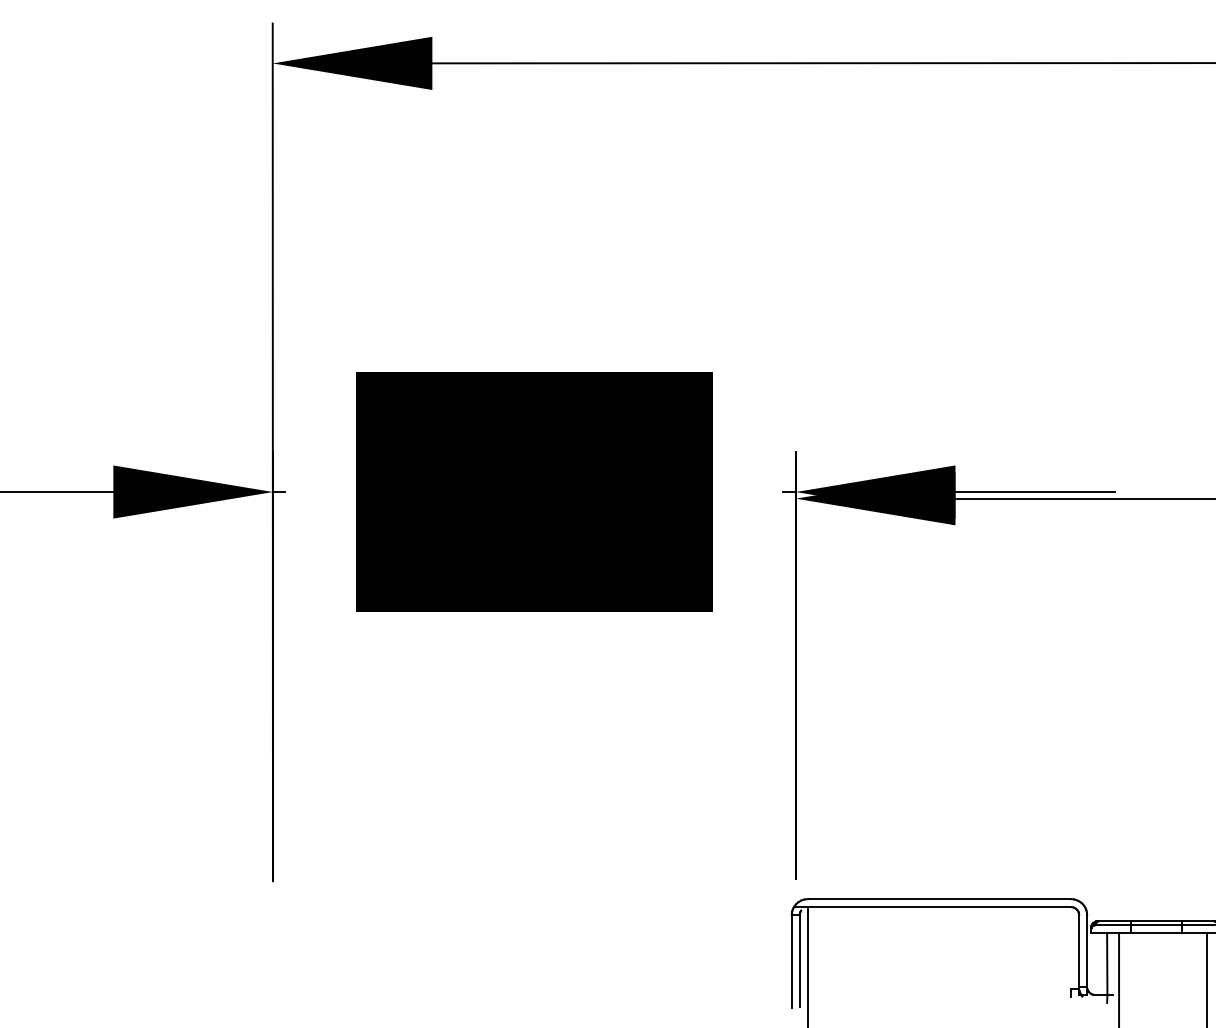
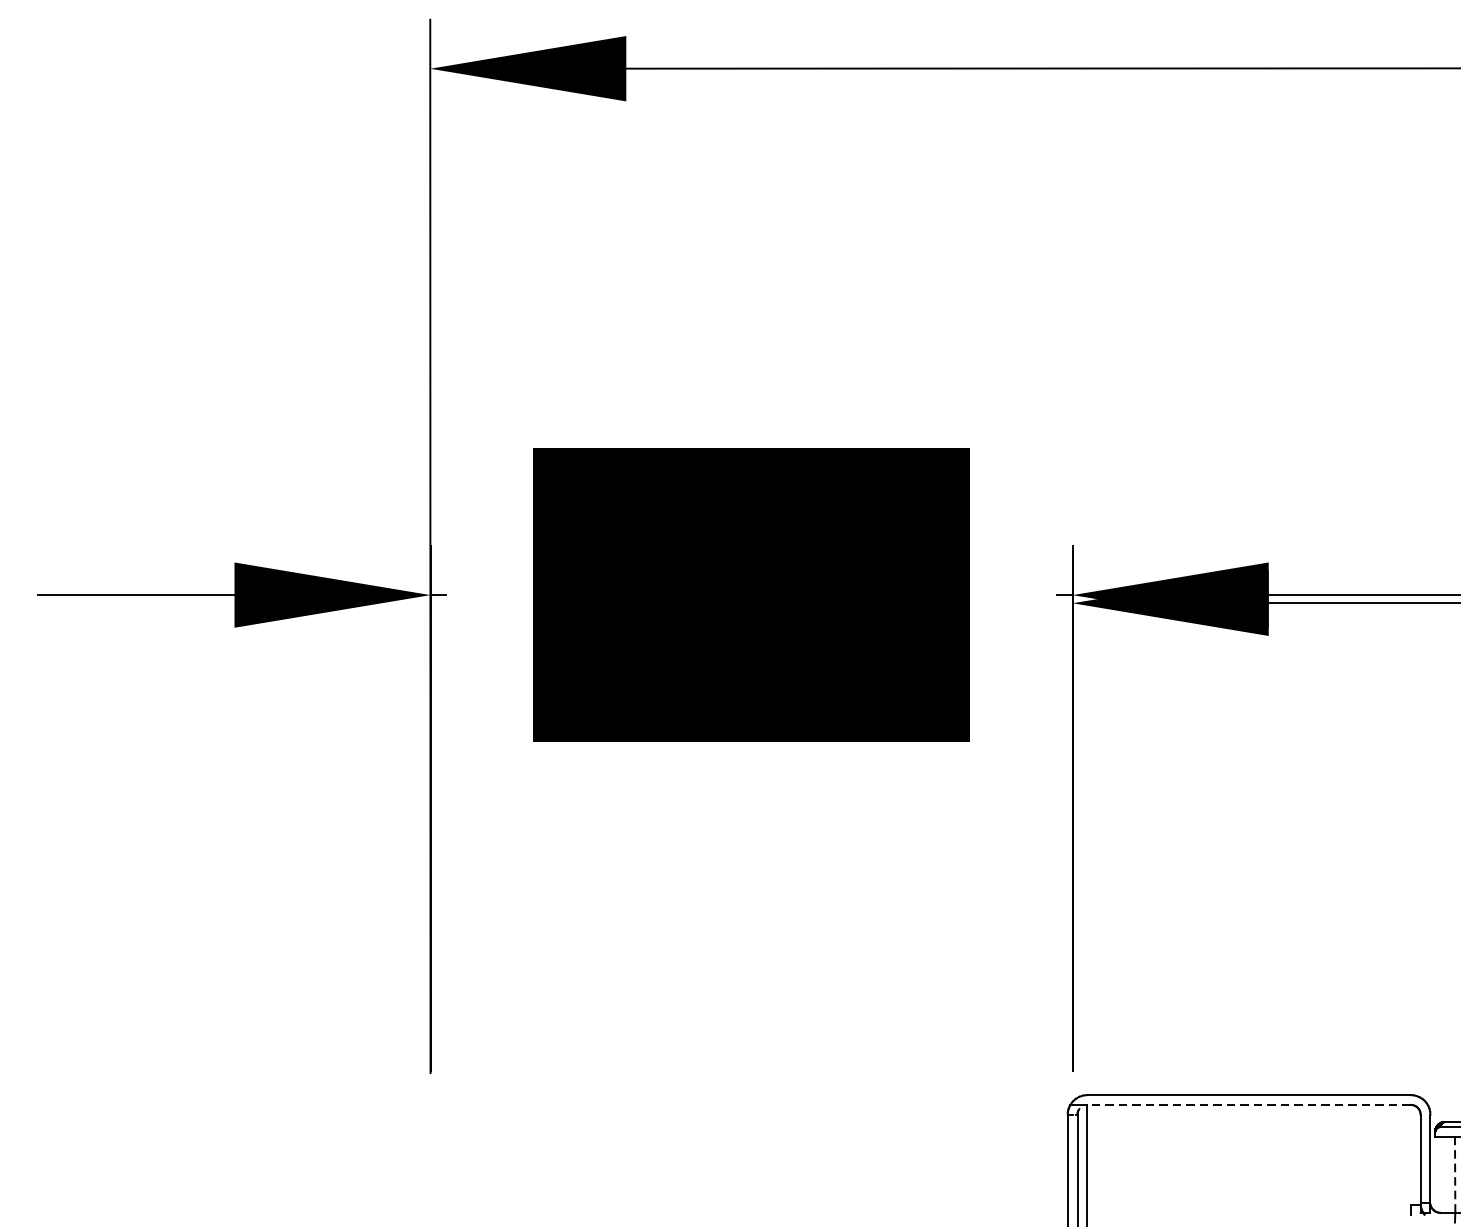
line: (939, 907) -> (1249, 1105), solid -> dashed
line: (1107, 964) -> (1455, 1175), solid -> dashed

